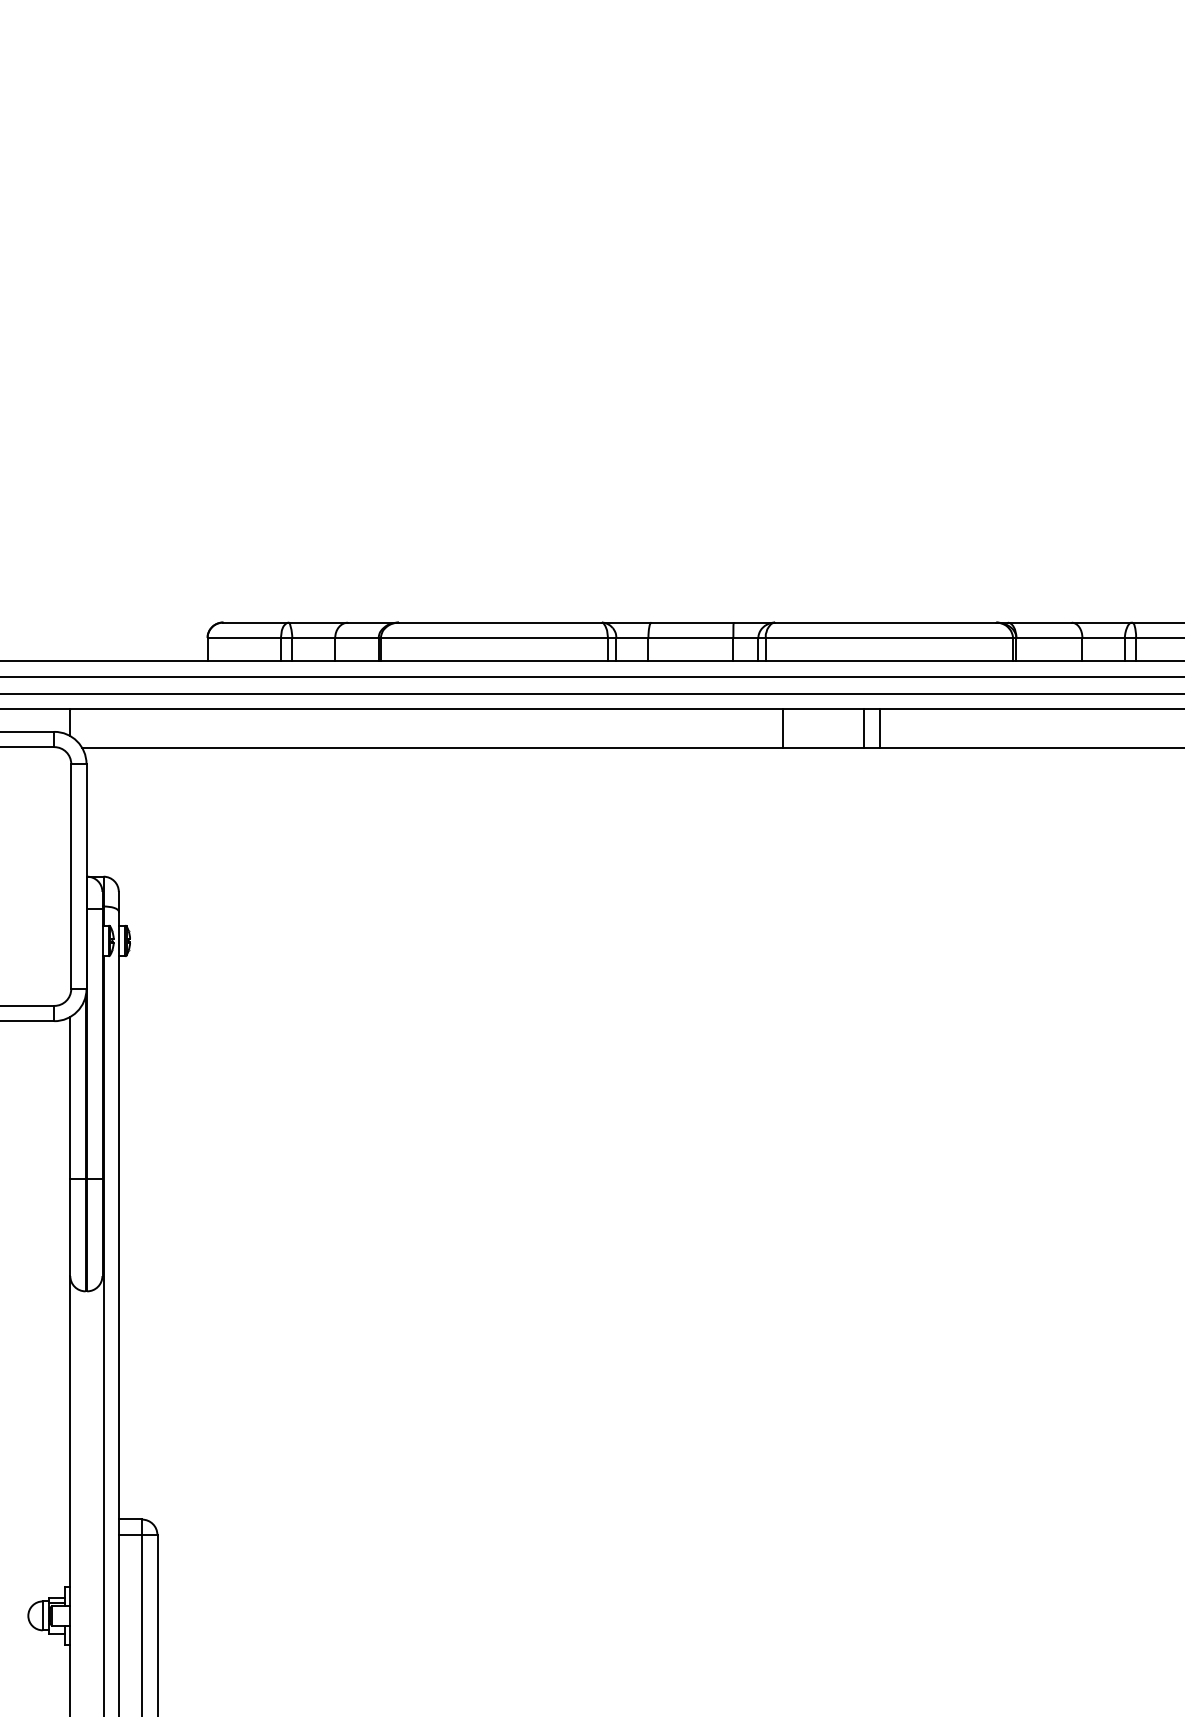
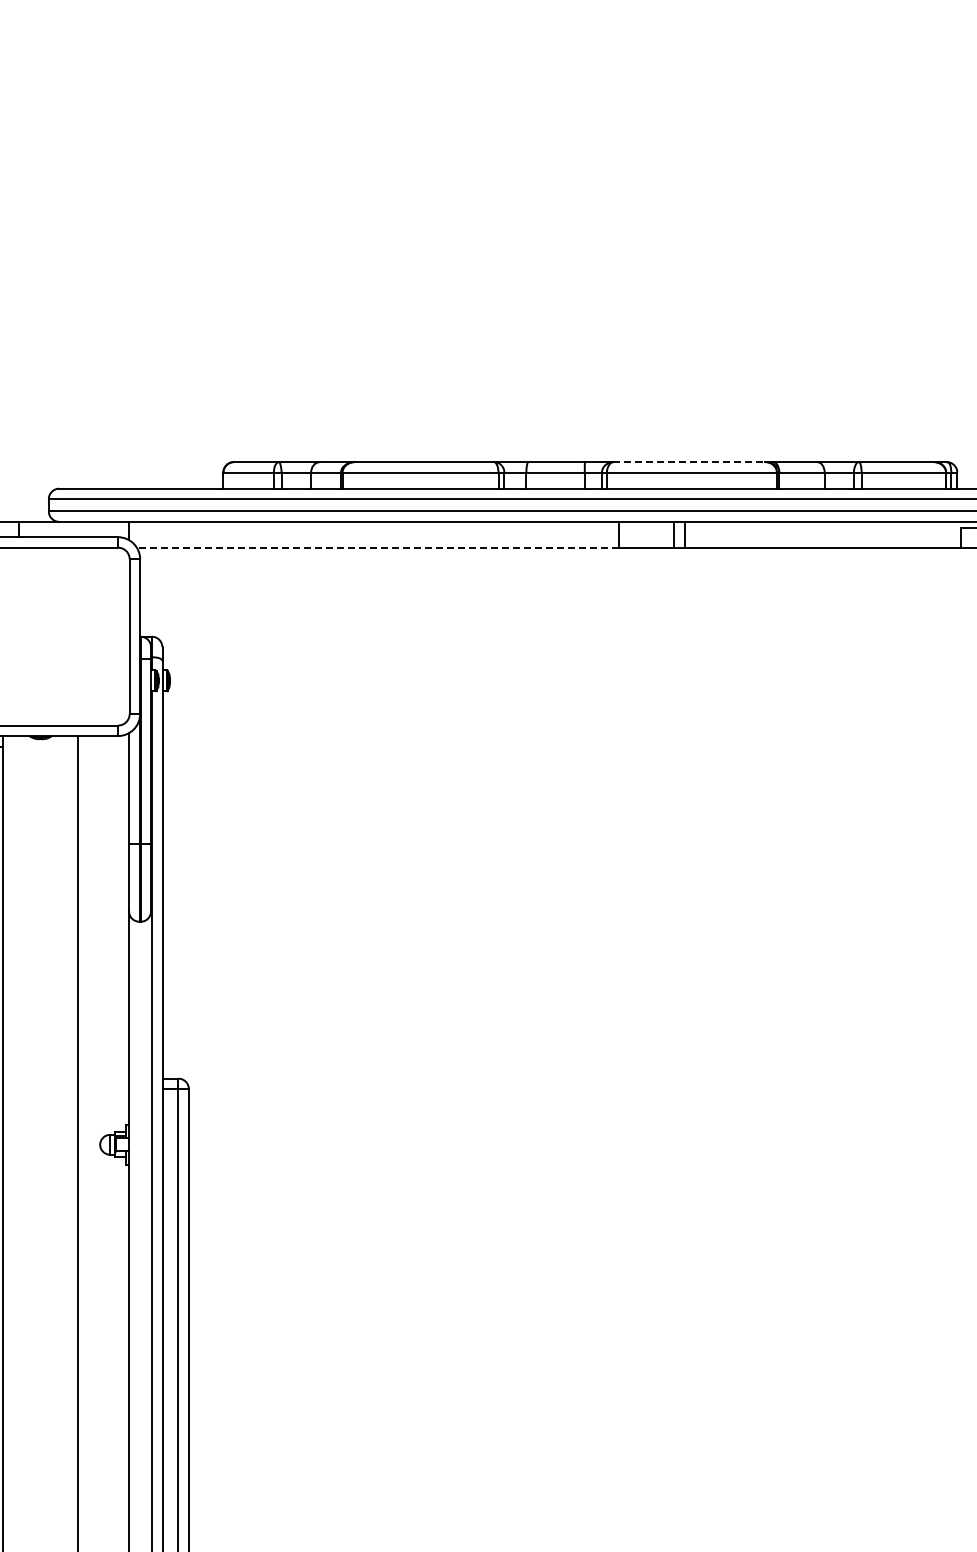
line: (885, 623) -> (689, 462), solid -> dashed
line: (431, 748) -> (377, 548), solid -> dashed

